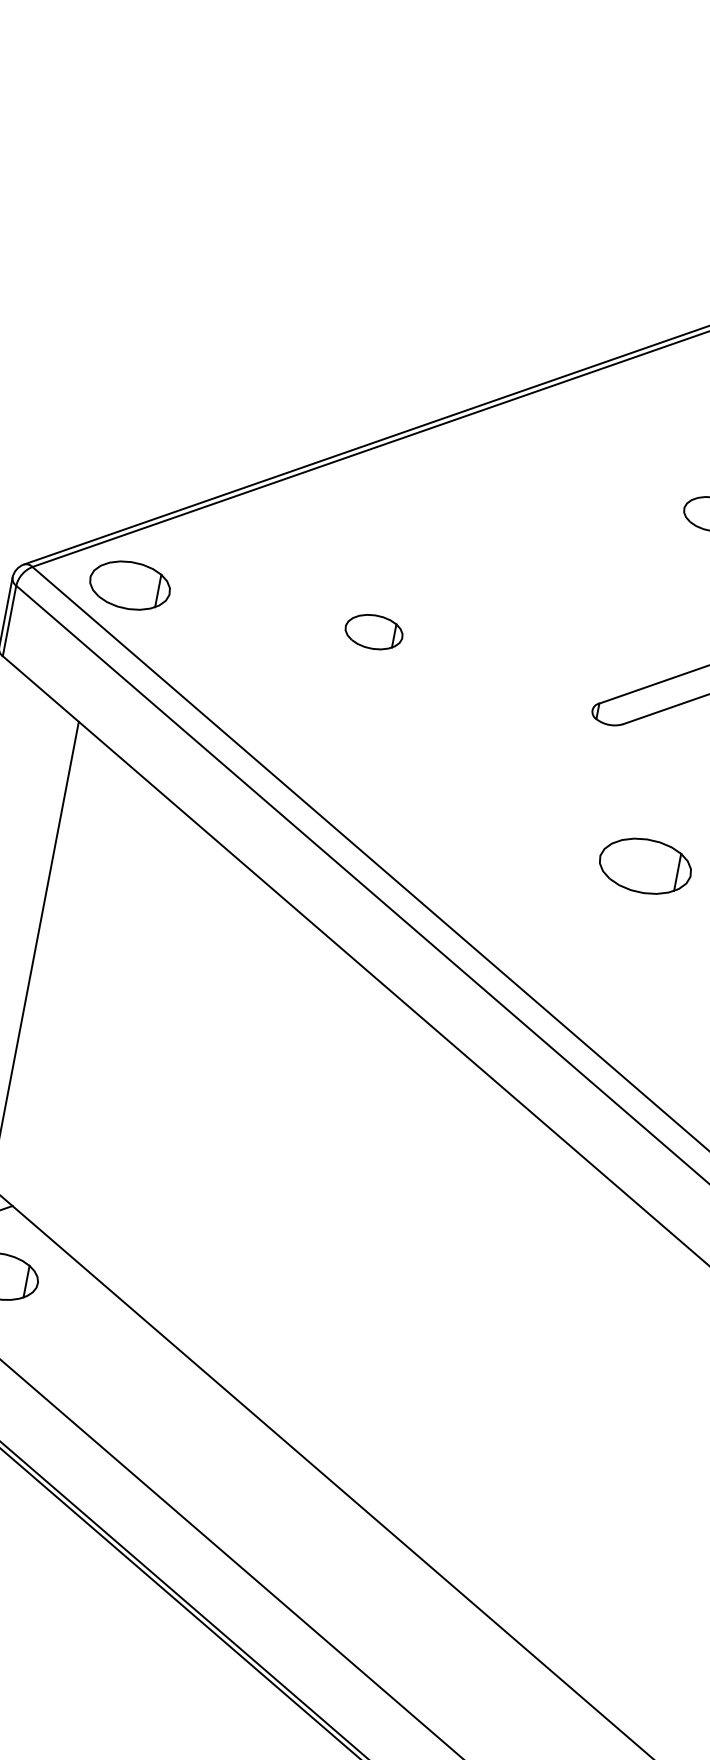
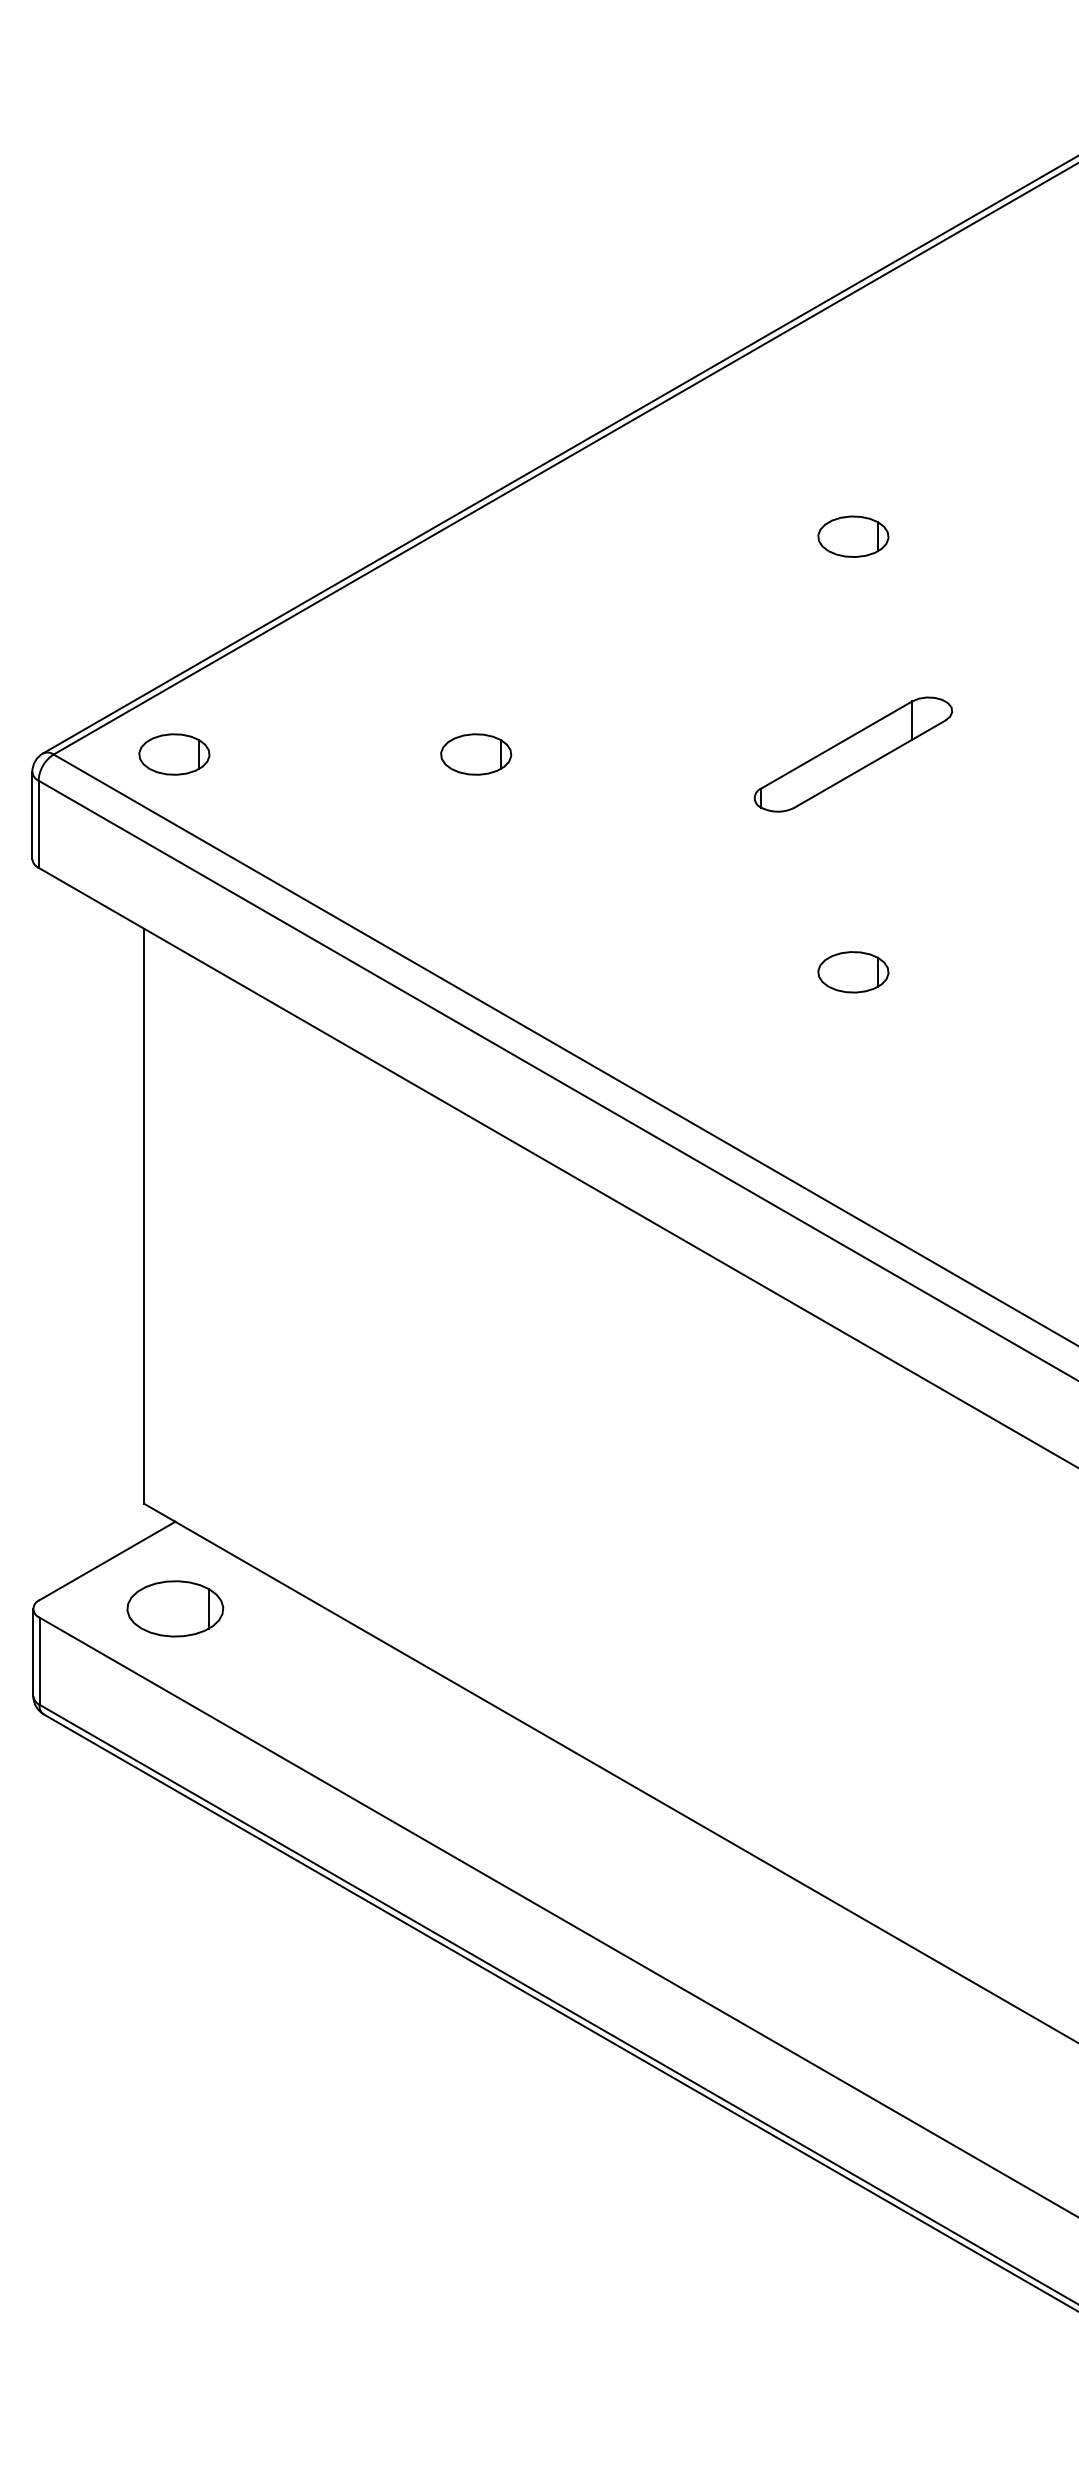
part: (130, 585) -> (174, 754), size x0.71
part: (645, 866) -> (853, 972), size x0.62

